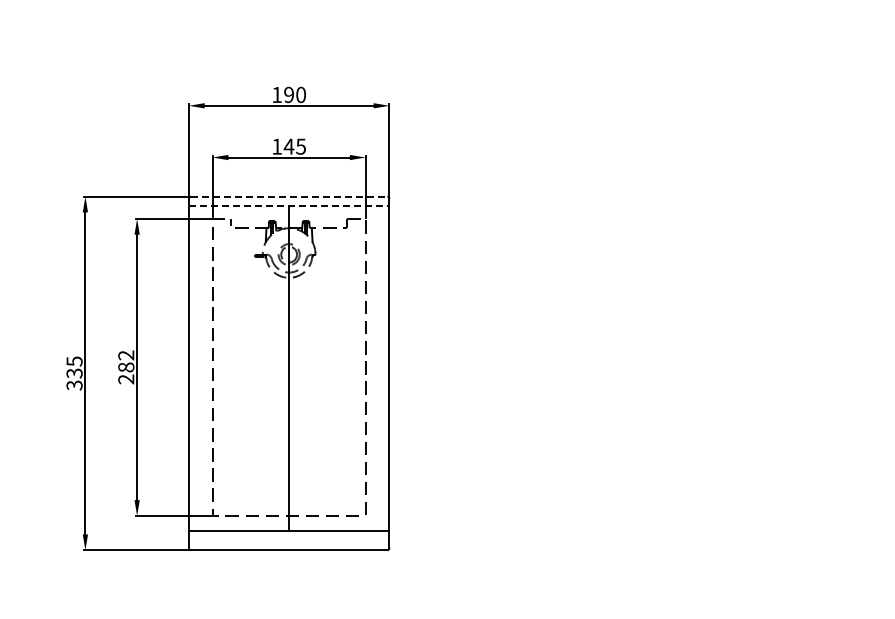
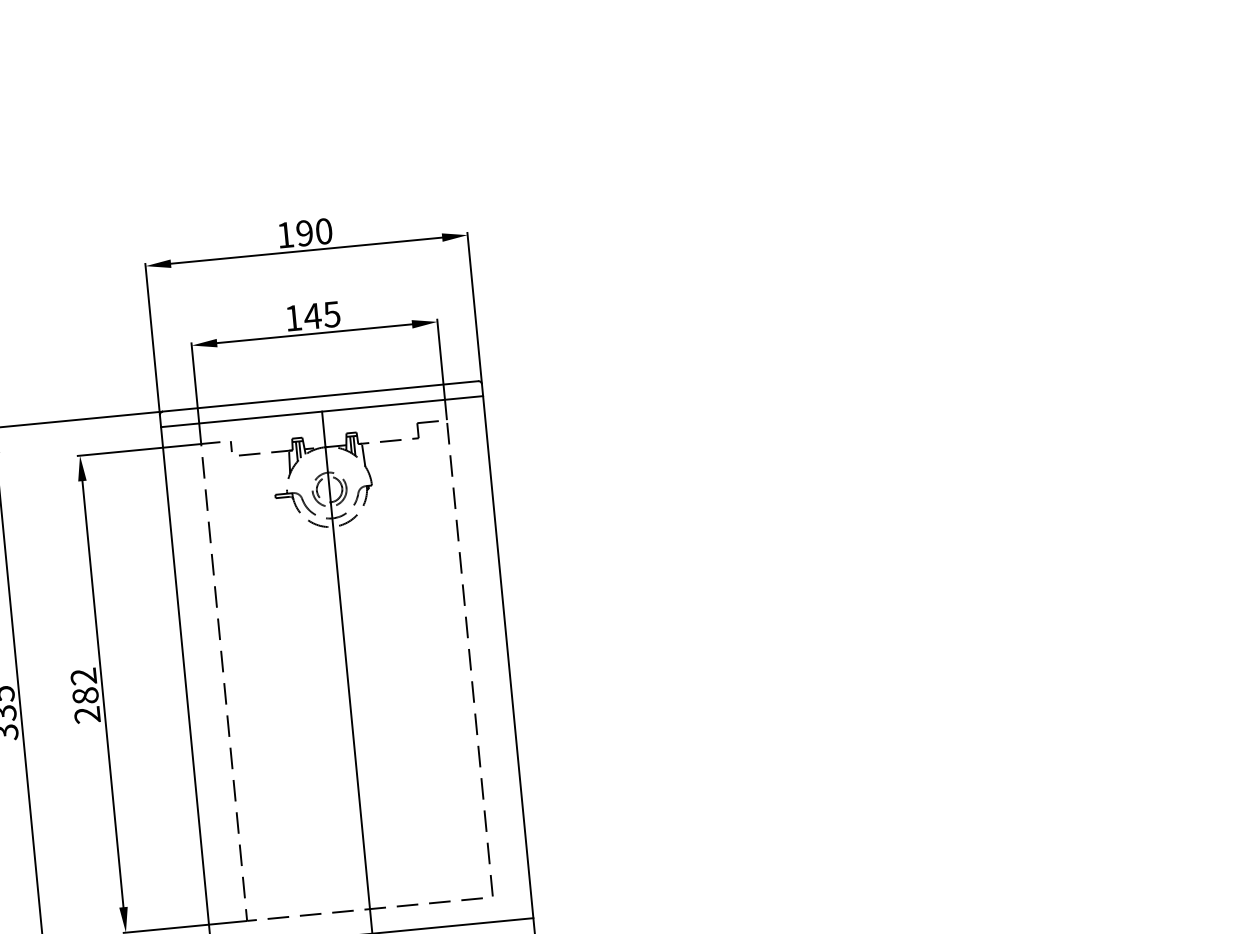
line: (289, 196) -> (321, 396), dashed -> solid
line: (289, 206) -> (322, 412), dashed -> solid

